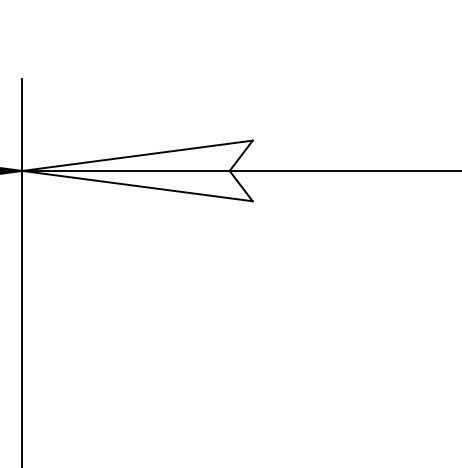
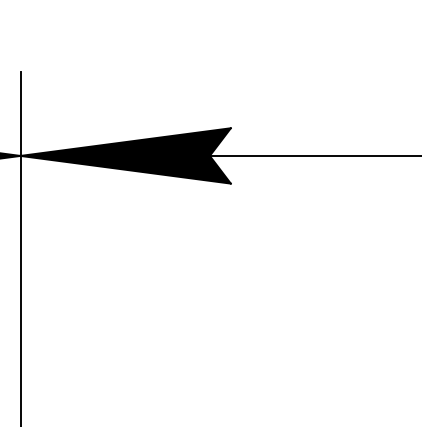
fill: (137, 170) -> (125, 155), added

